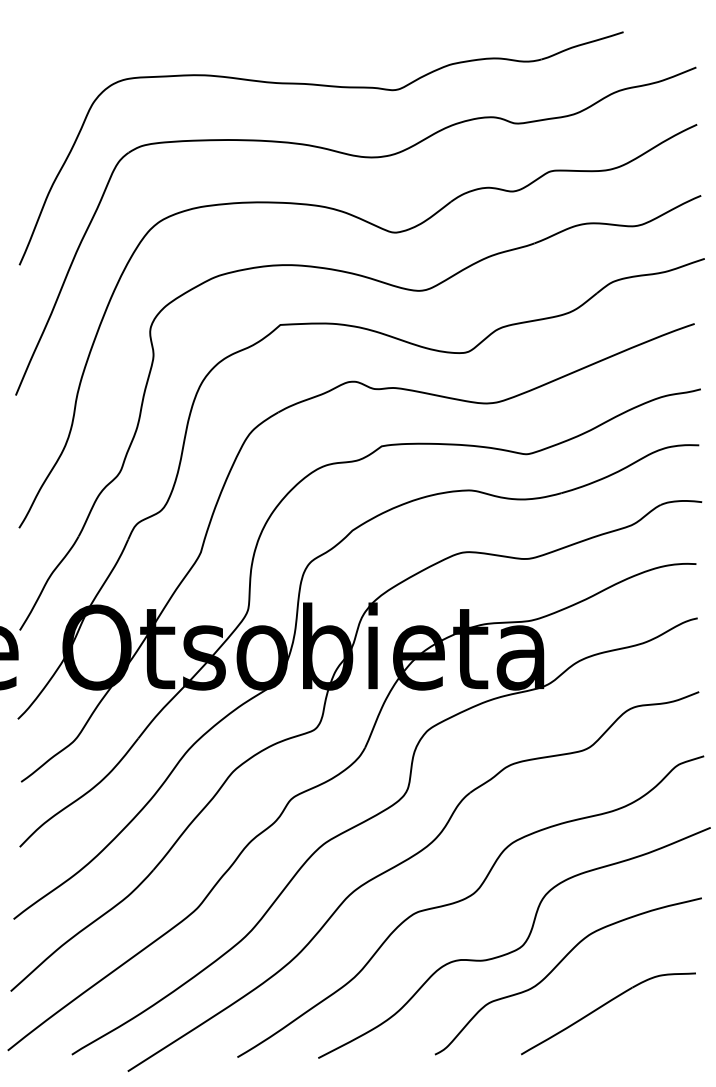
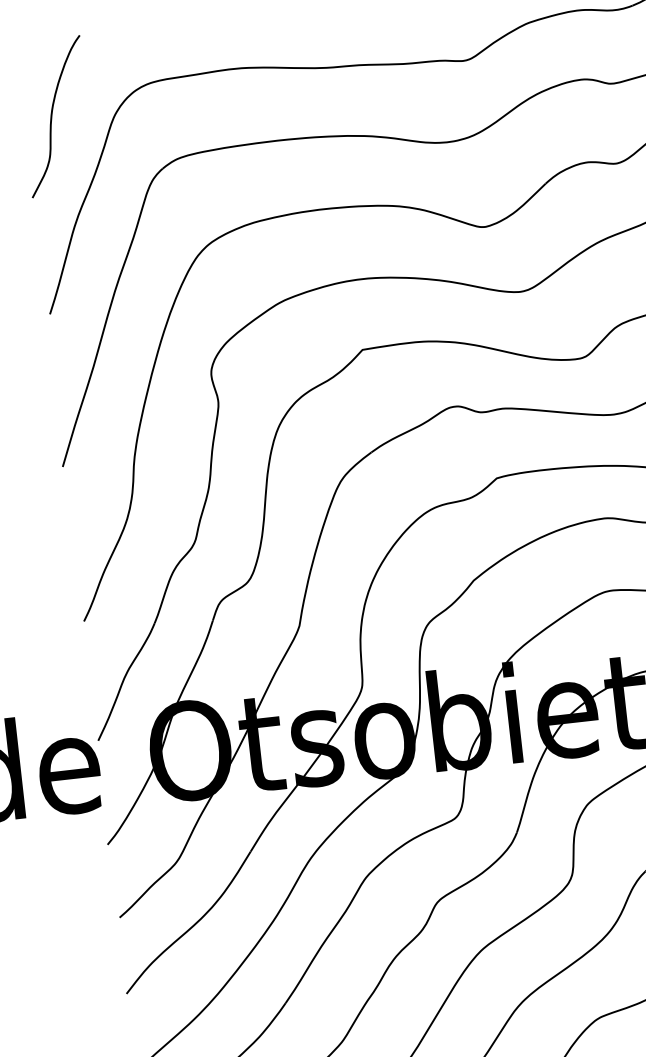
curve: (40, 98) -> (52, 116), added

